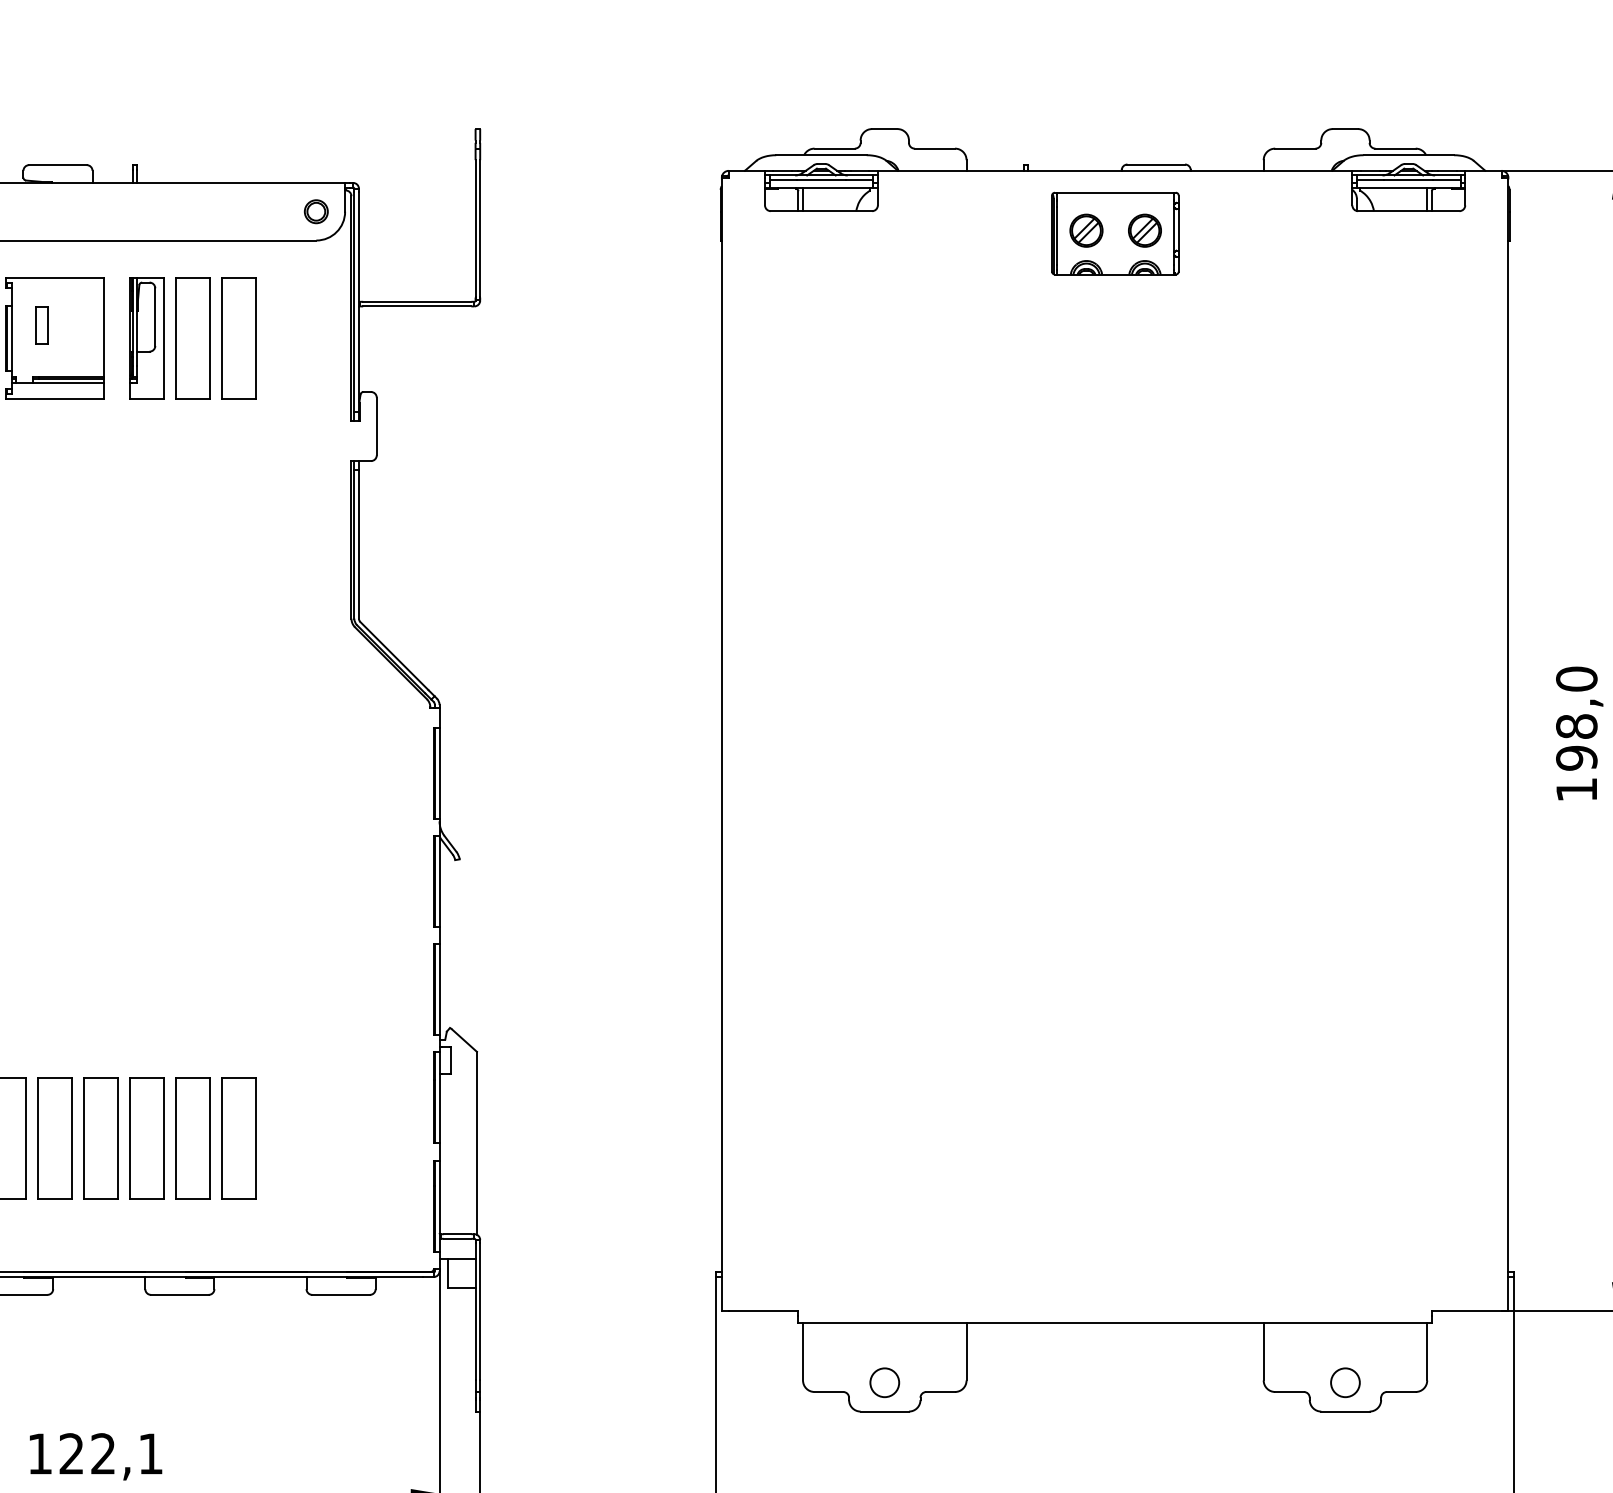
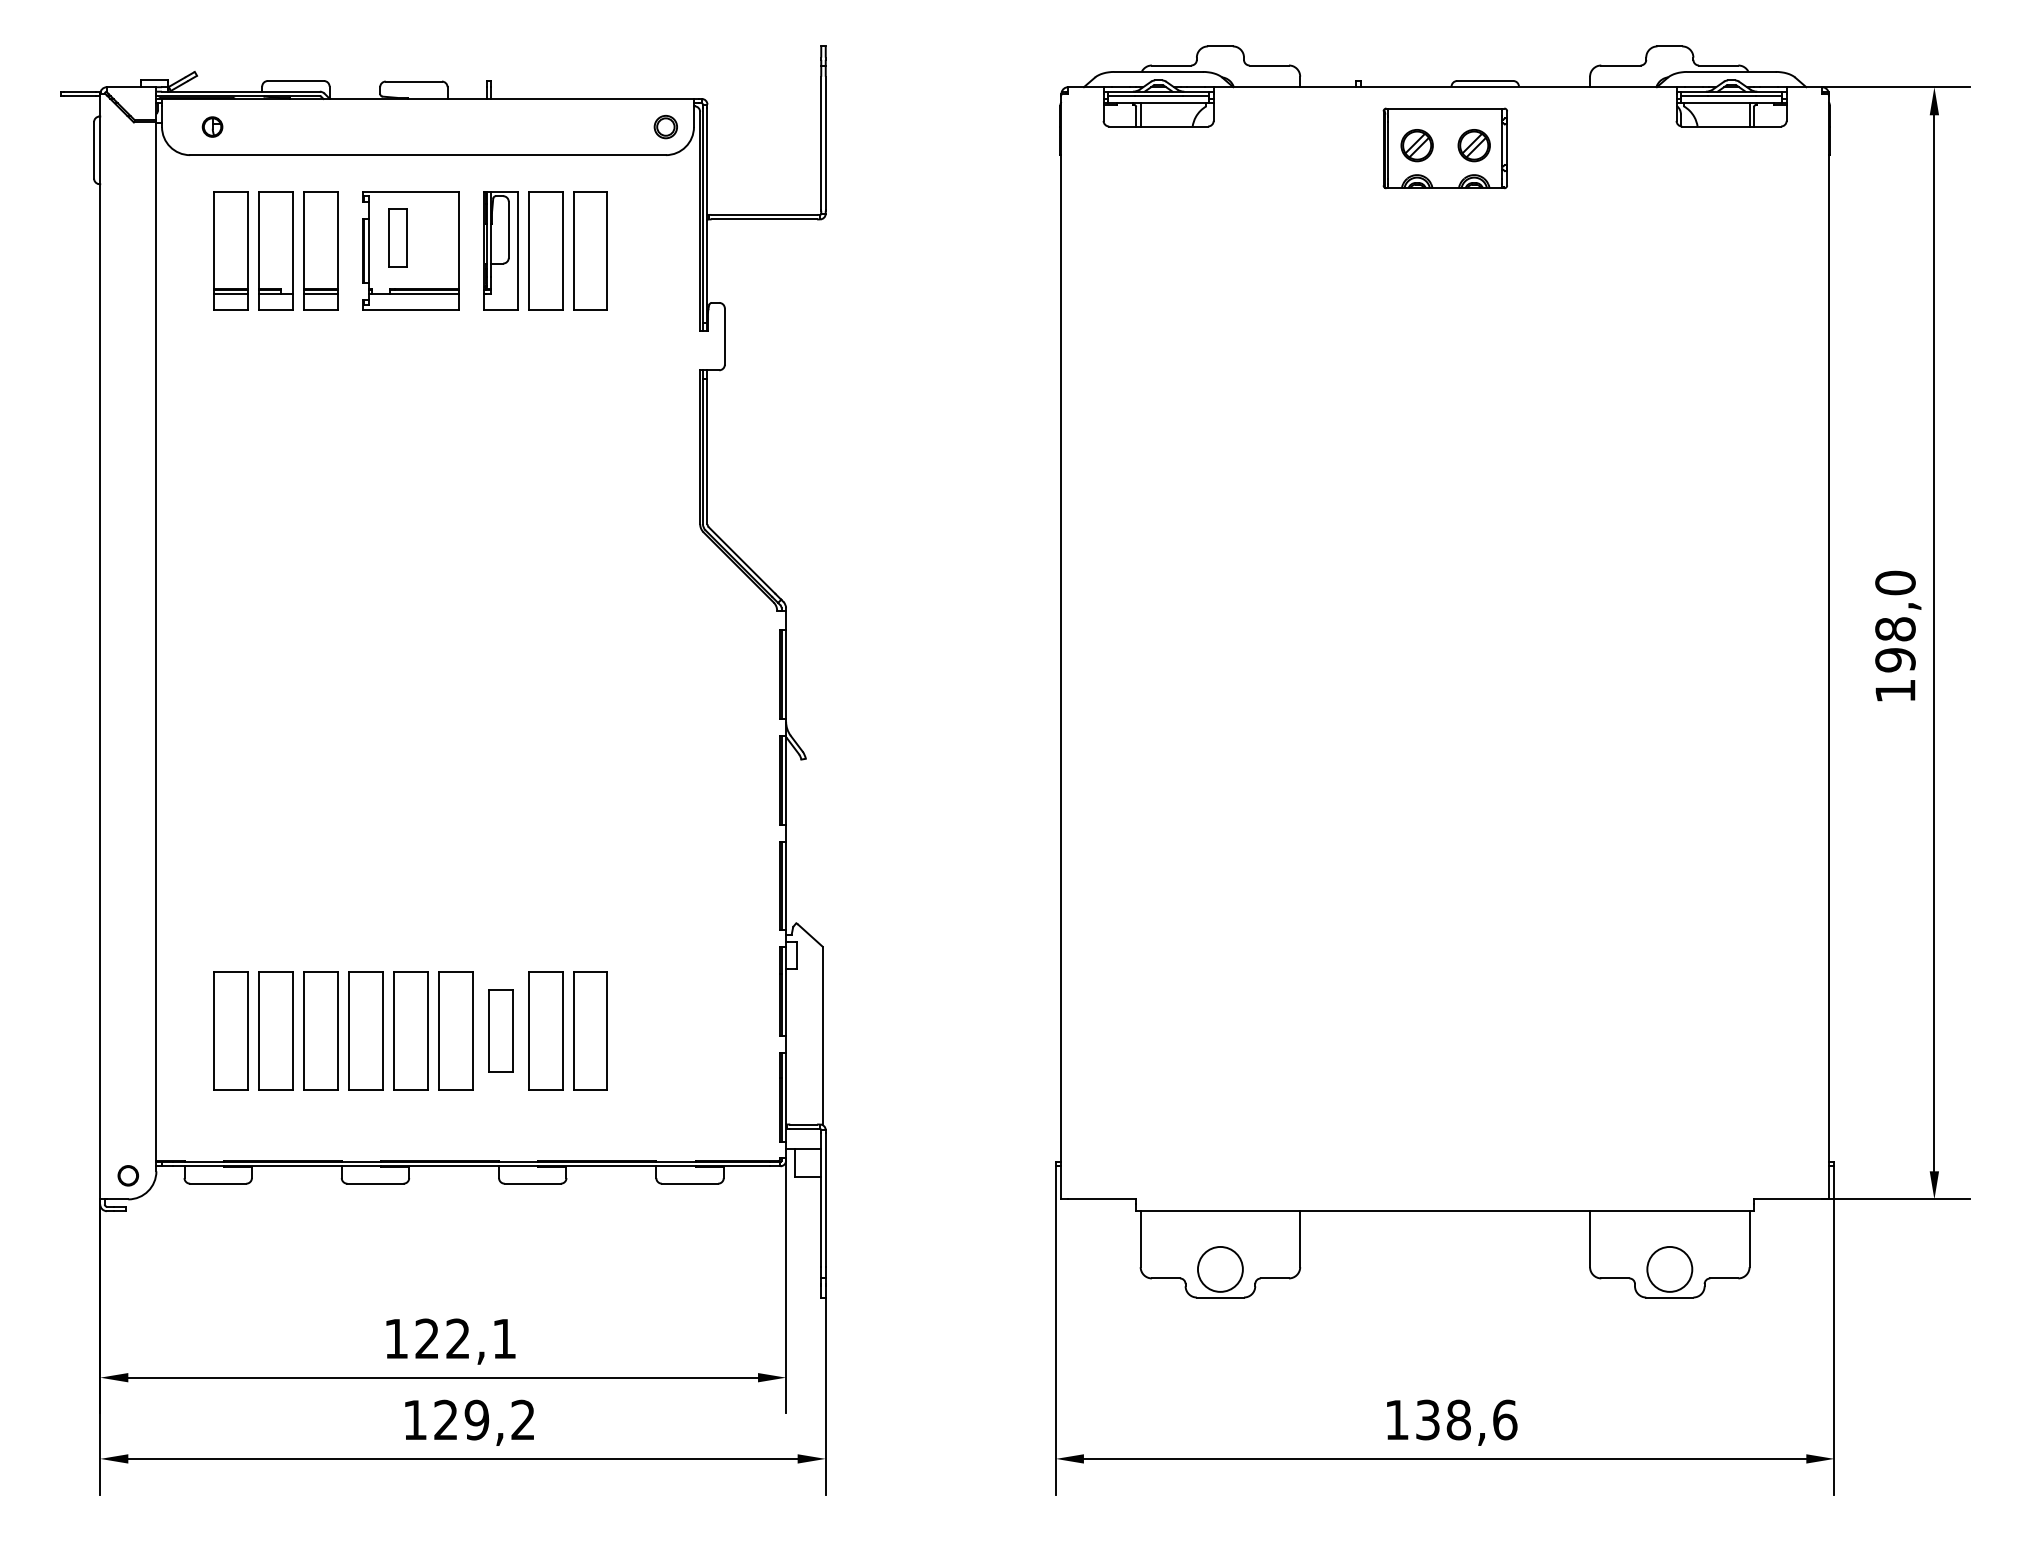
part: (42, 325) -> (398, 238), size x1.6
part: (146, 1137) -> (500, 1030), size x0.7
circle: (884, 1382) -> (1220, 1269), size x1.6
circle: (1345, 1382) -> (1669, 1269), size x1.6

